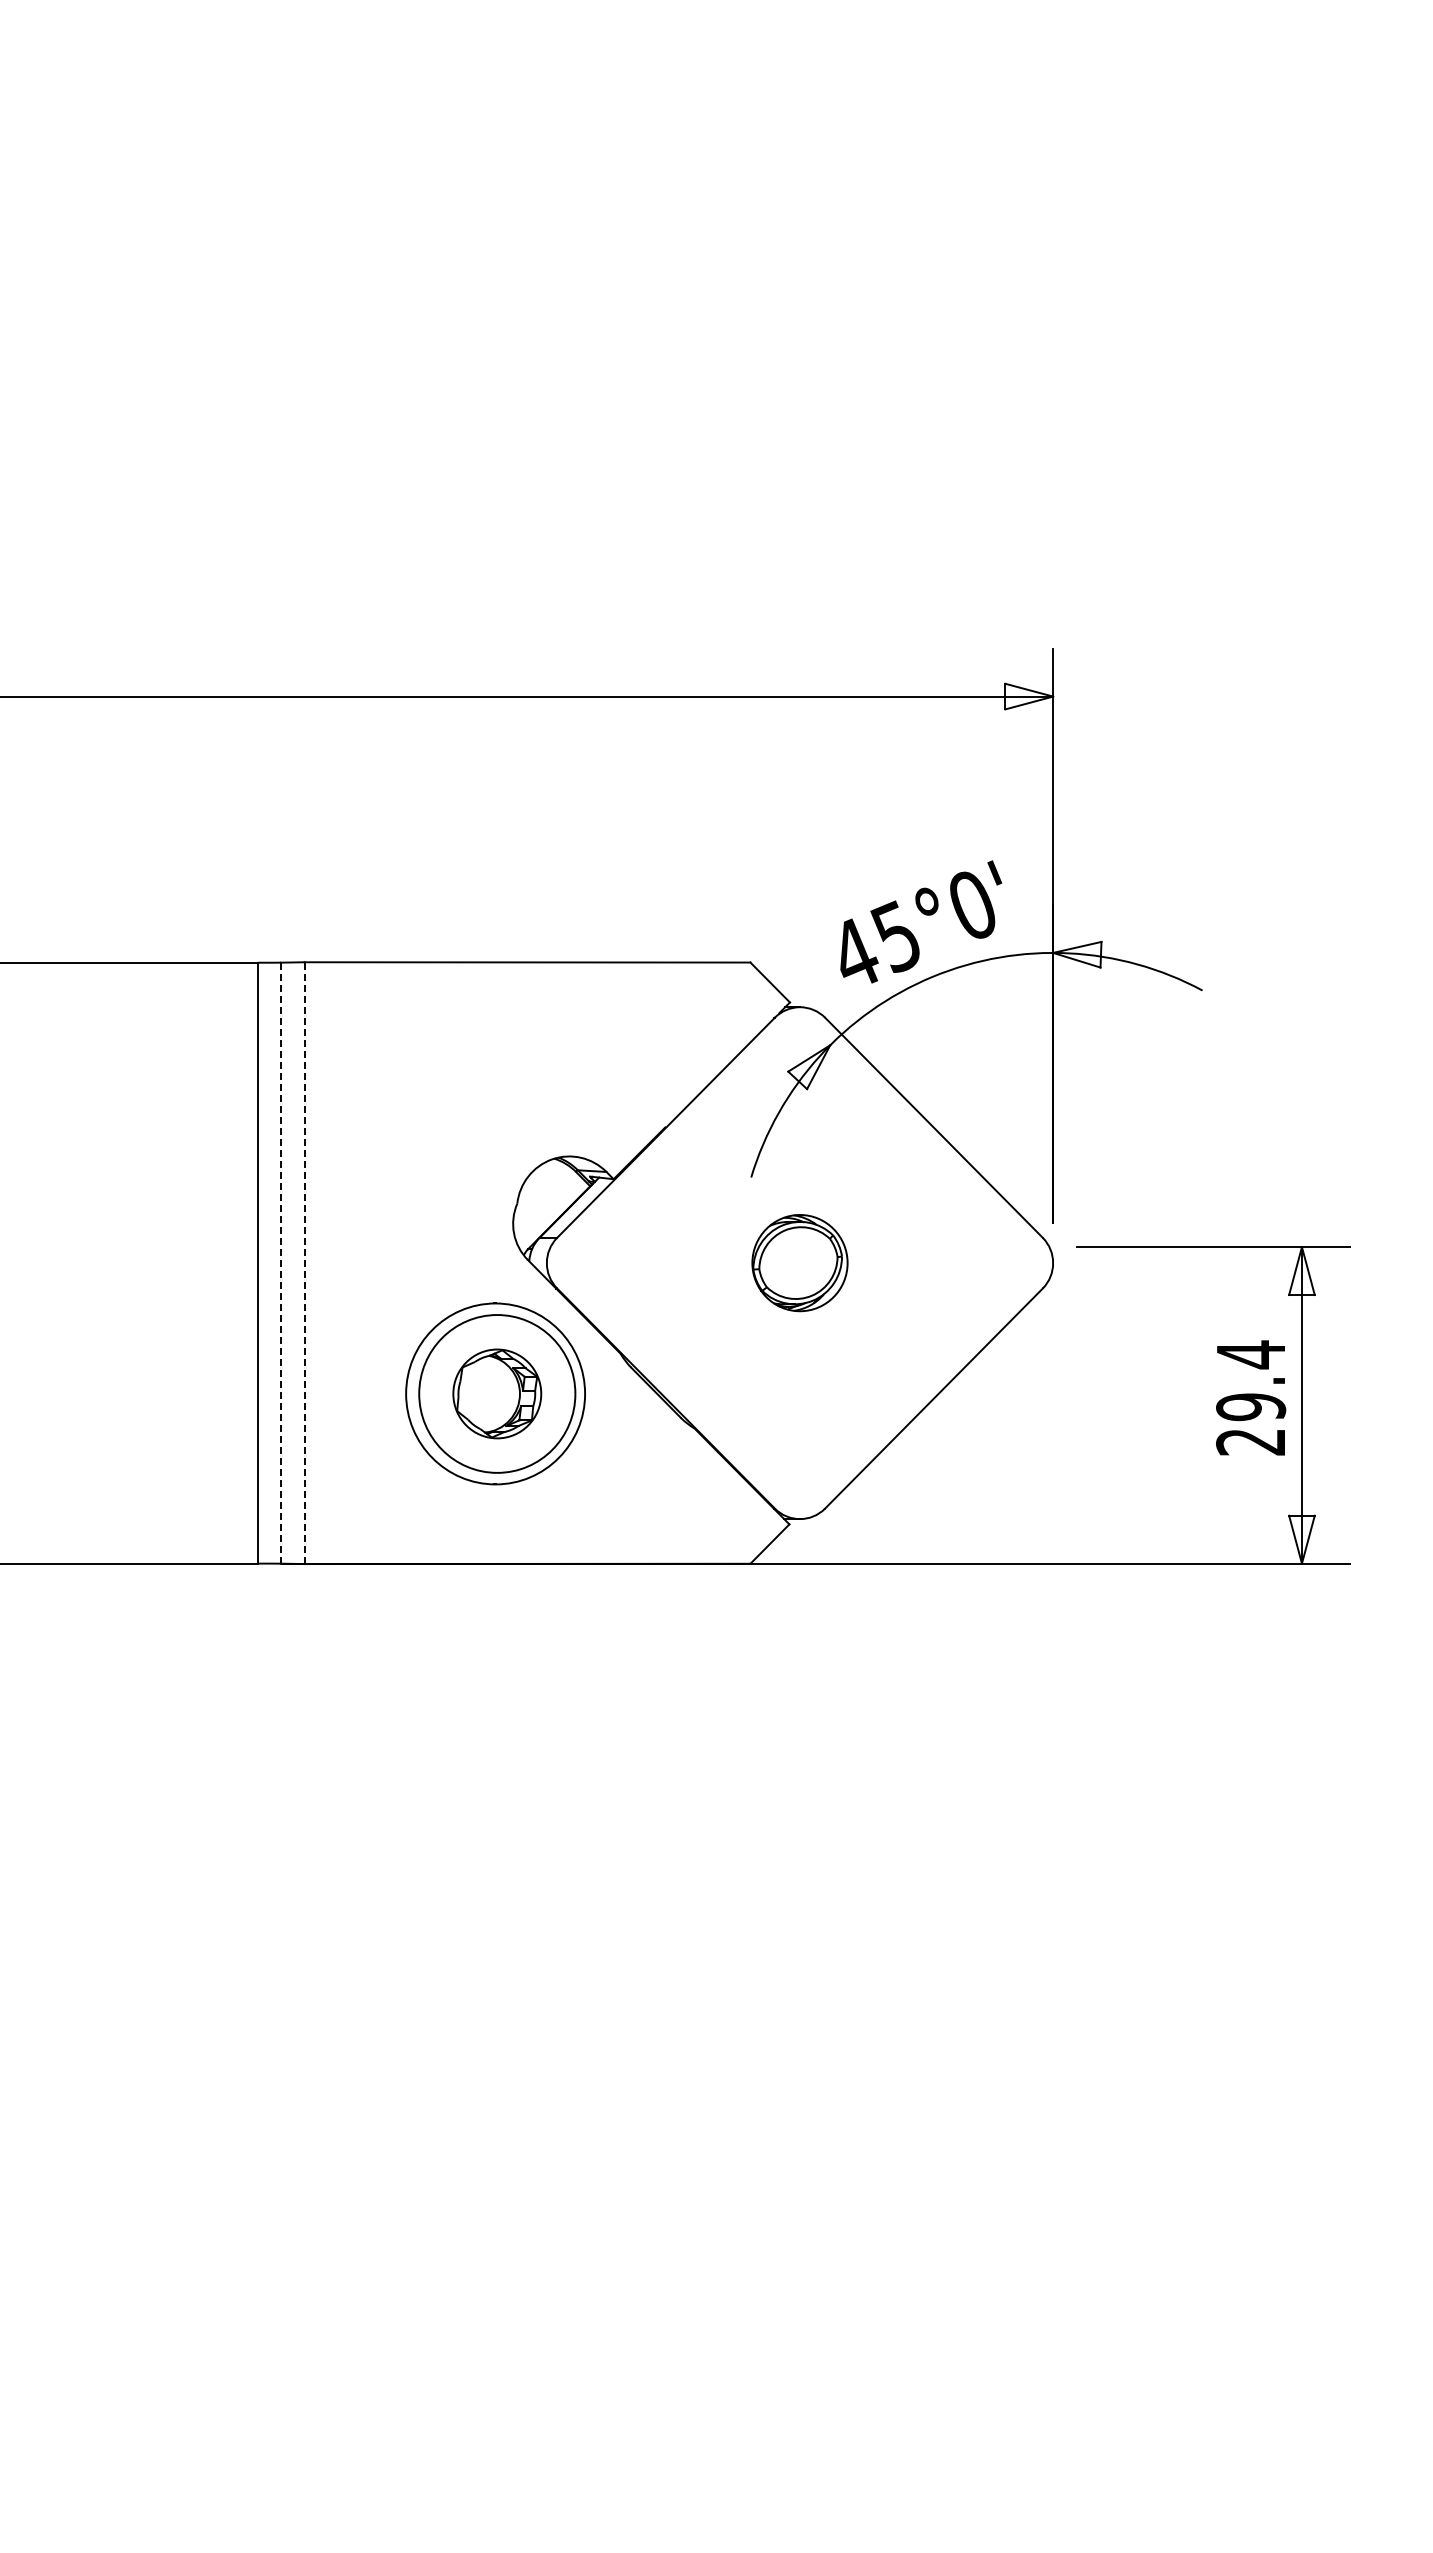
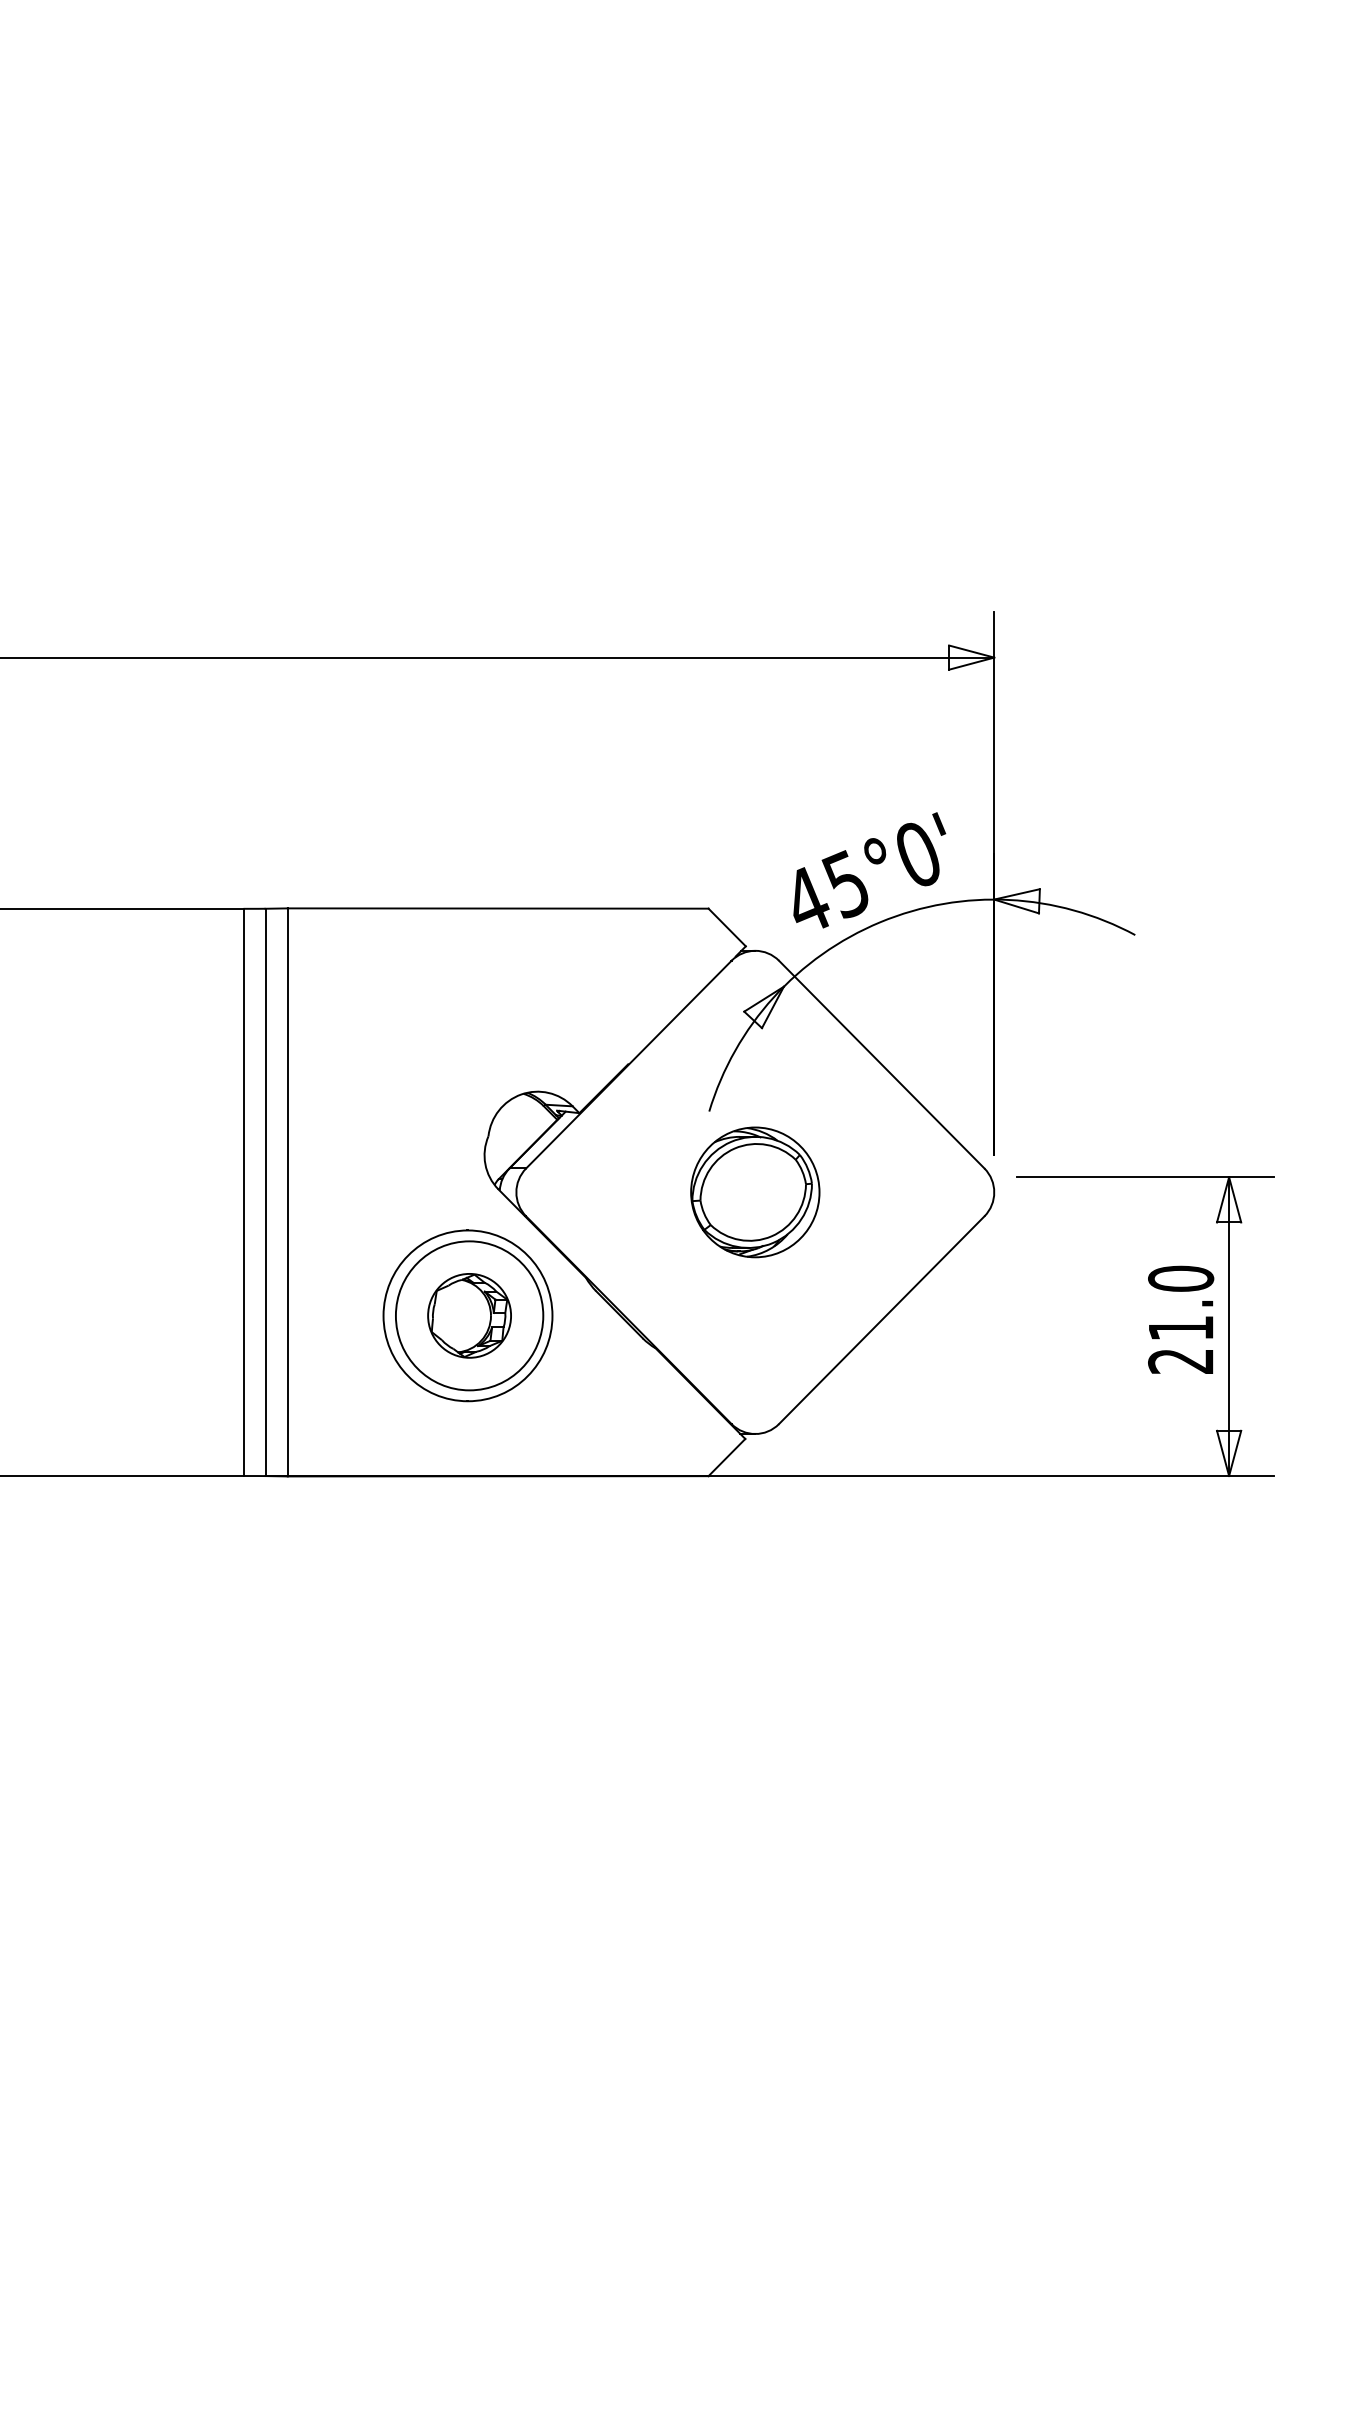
part: (799, 1262) -> (754, 1191), size x1.43
line: (281, 1263) -> (265, 1192), dashed -> solid
line: (304, 1263) -> (287, 1192), dashed -> solid
text: (1251, 1380) -> (1181, 1303), 29.4 -> 21.0

